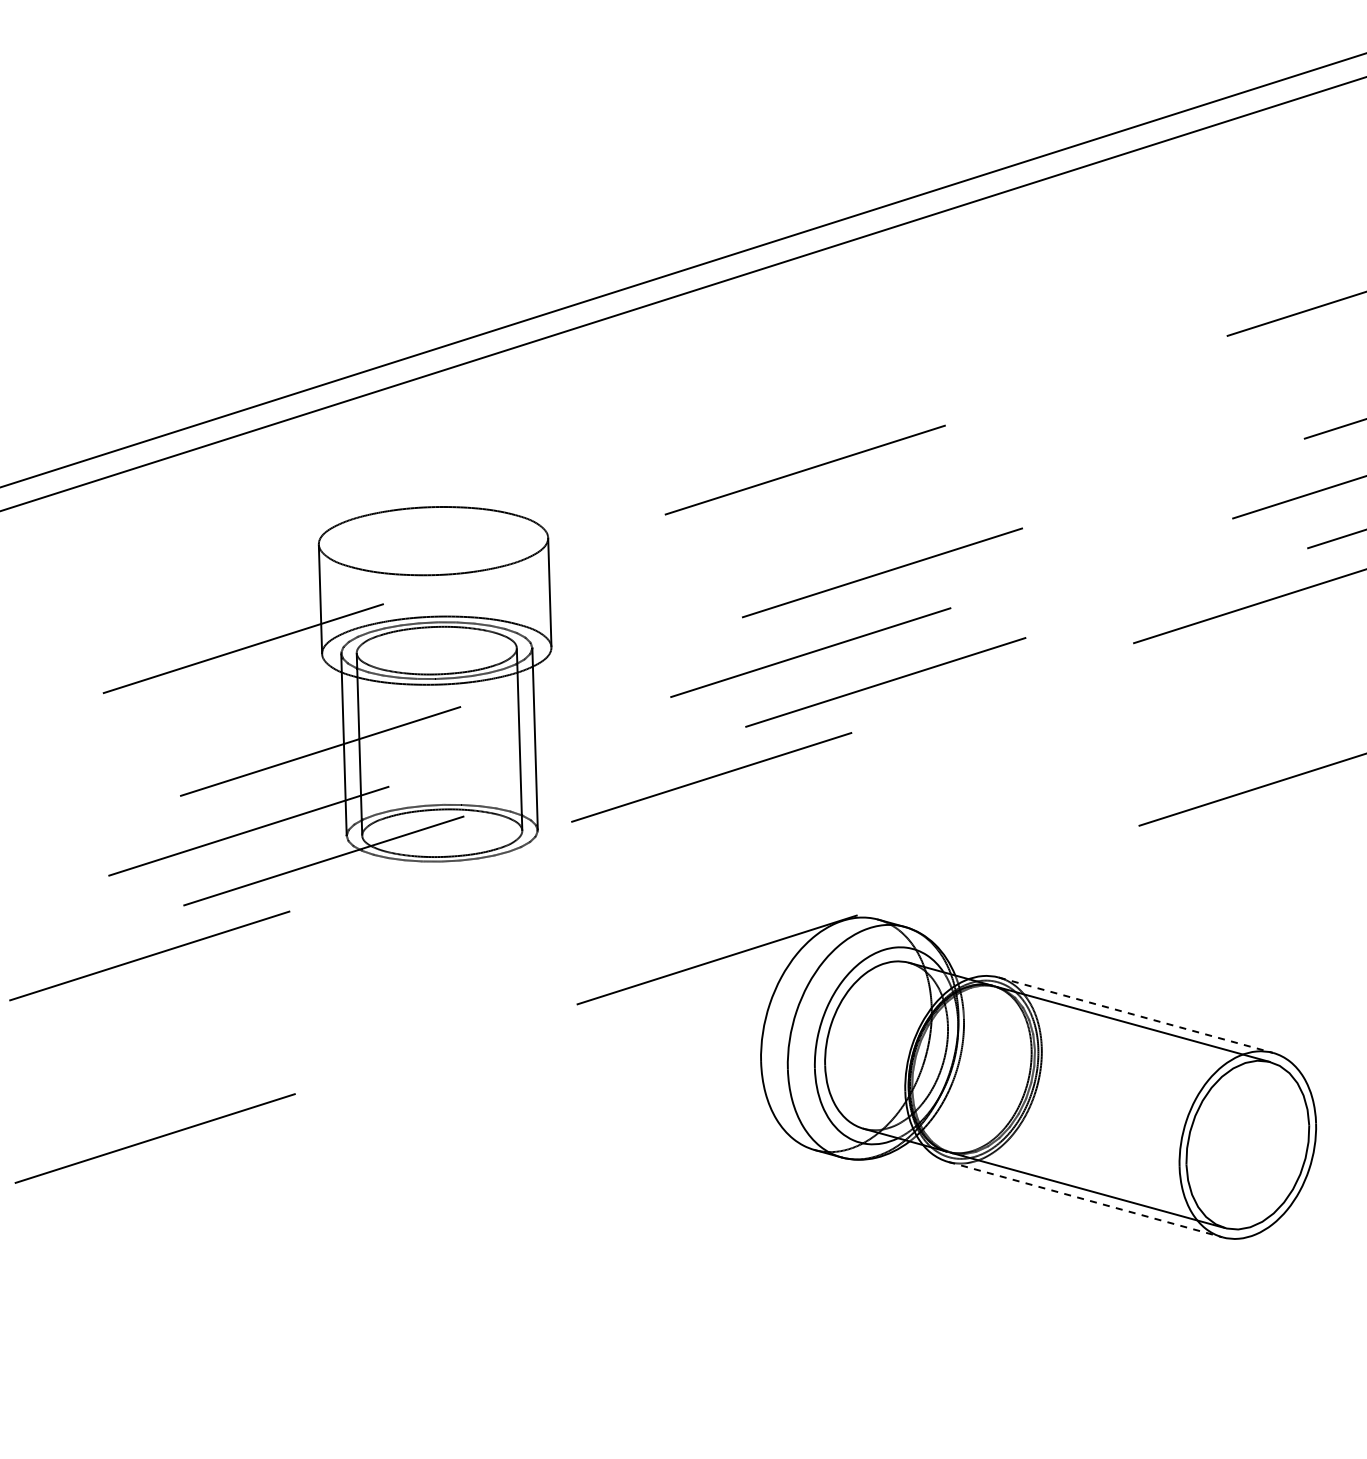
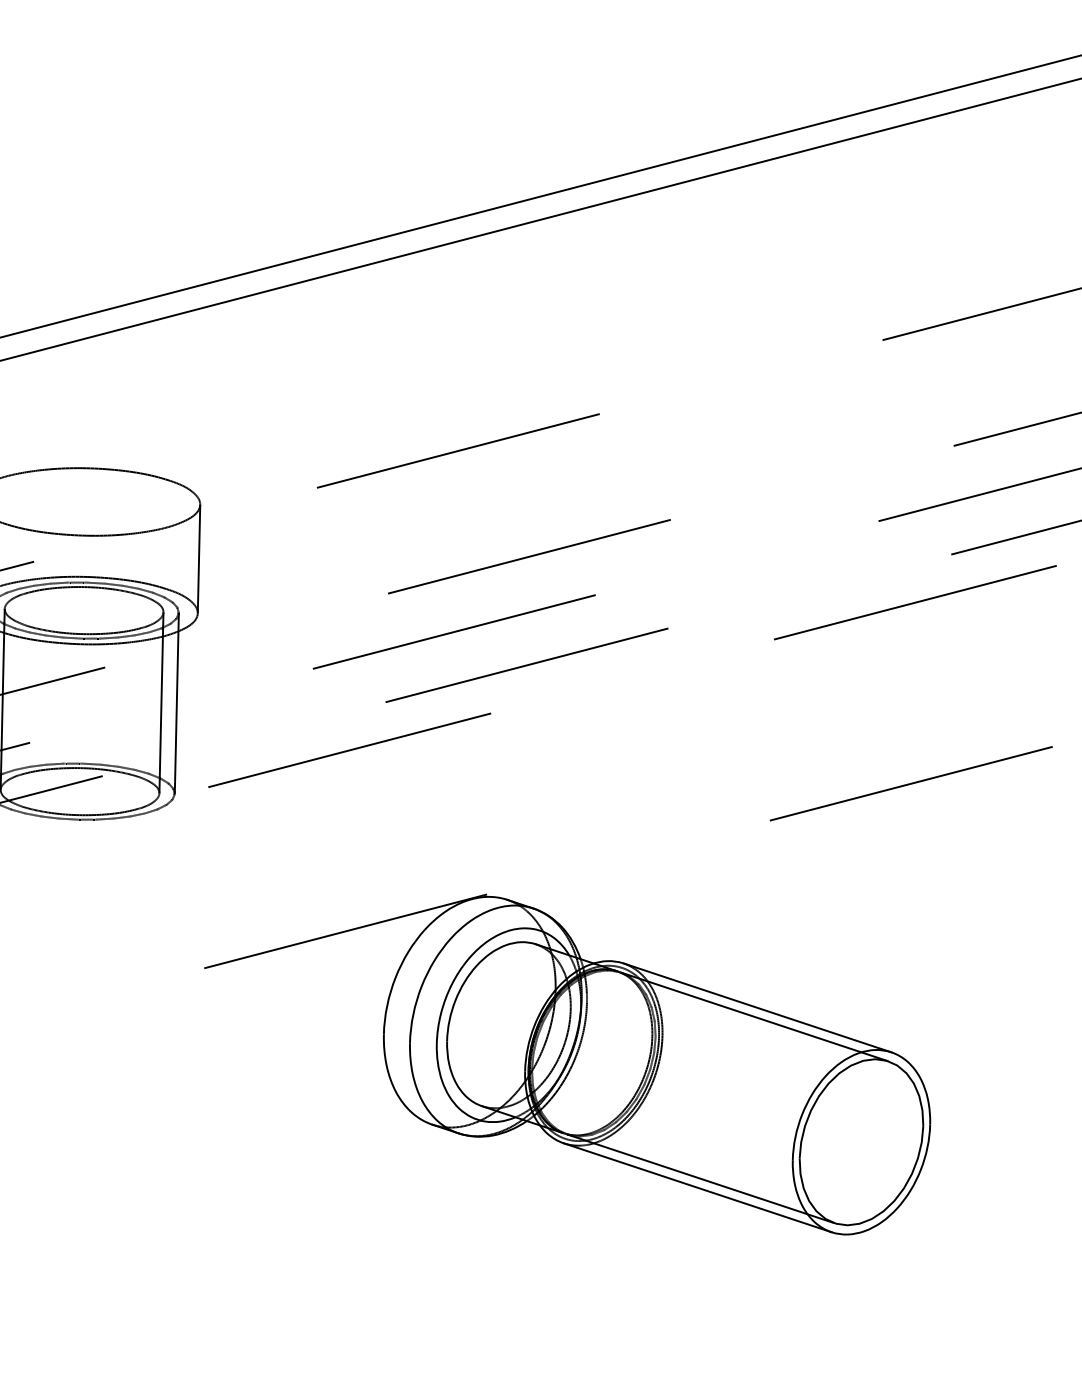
line: (1136, 1015) -> (757, 1008), dashed -> solid
line: (1085, 1199) -> (697, 1187), dashed -> solid

